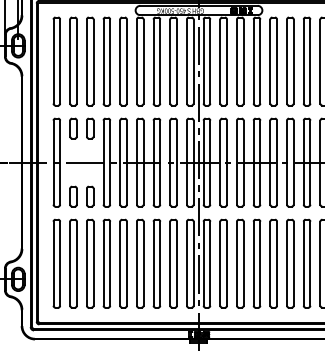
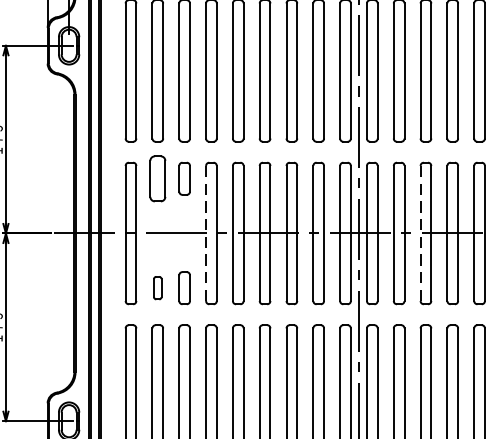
part: (73, 128) -> (157, 178), size x1.4
line: (103, 162) -> (205, 233), solid -> dashed
line: (237, 163) -> (421, 234), solid -> dashed
part: (73, 196) -> (157, 287), size x0.7

